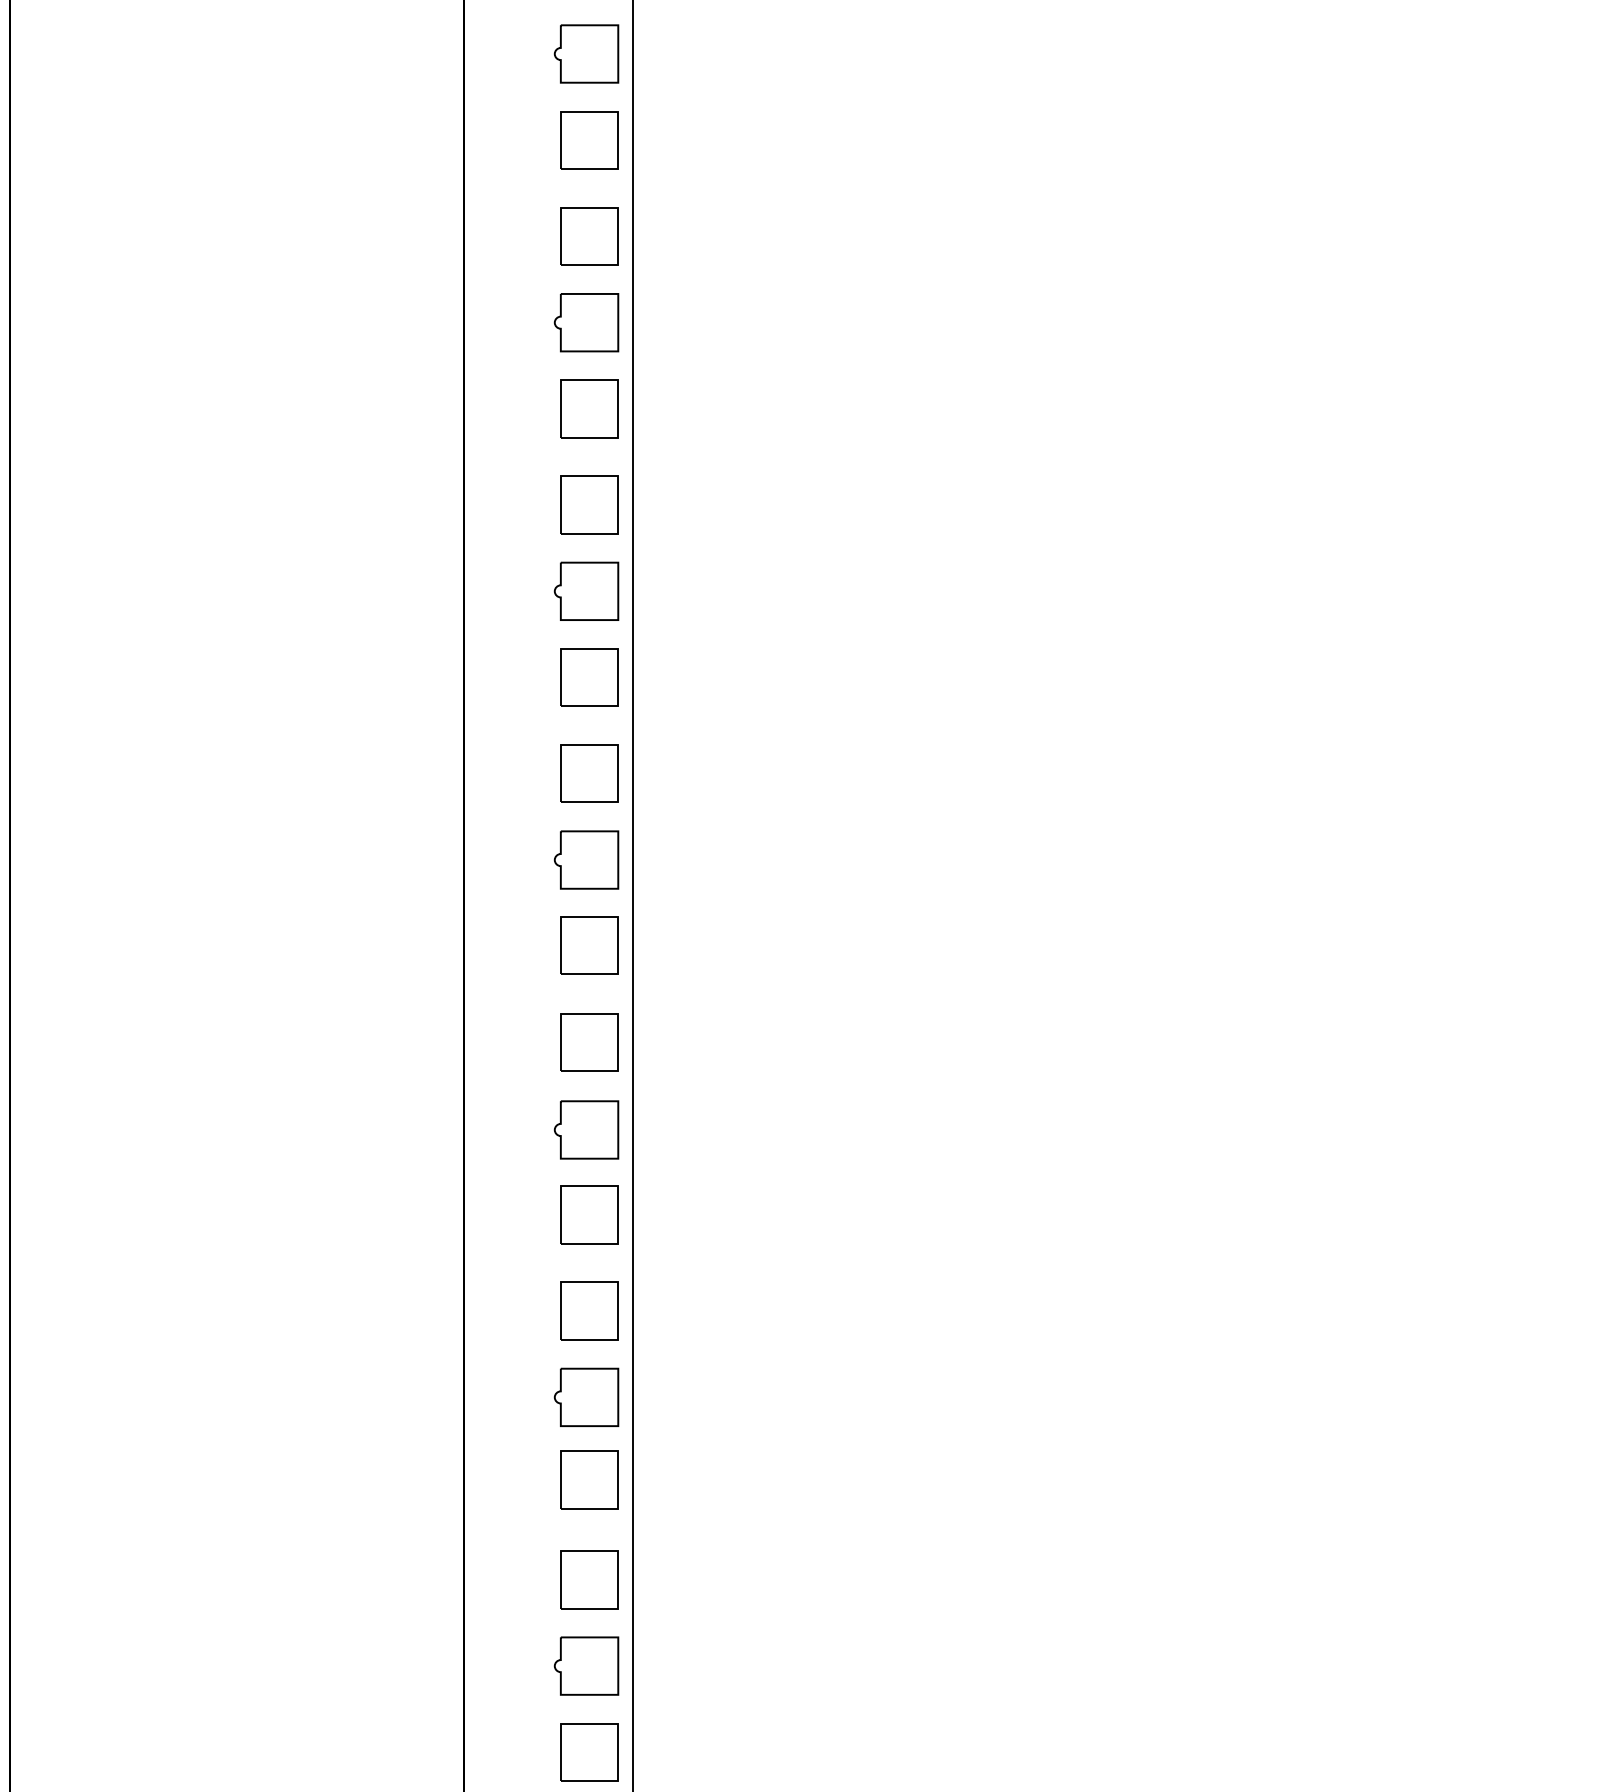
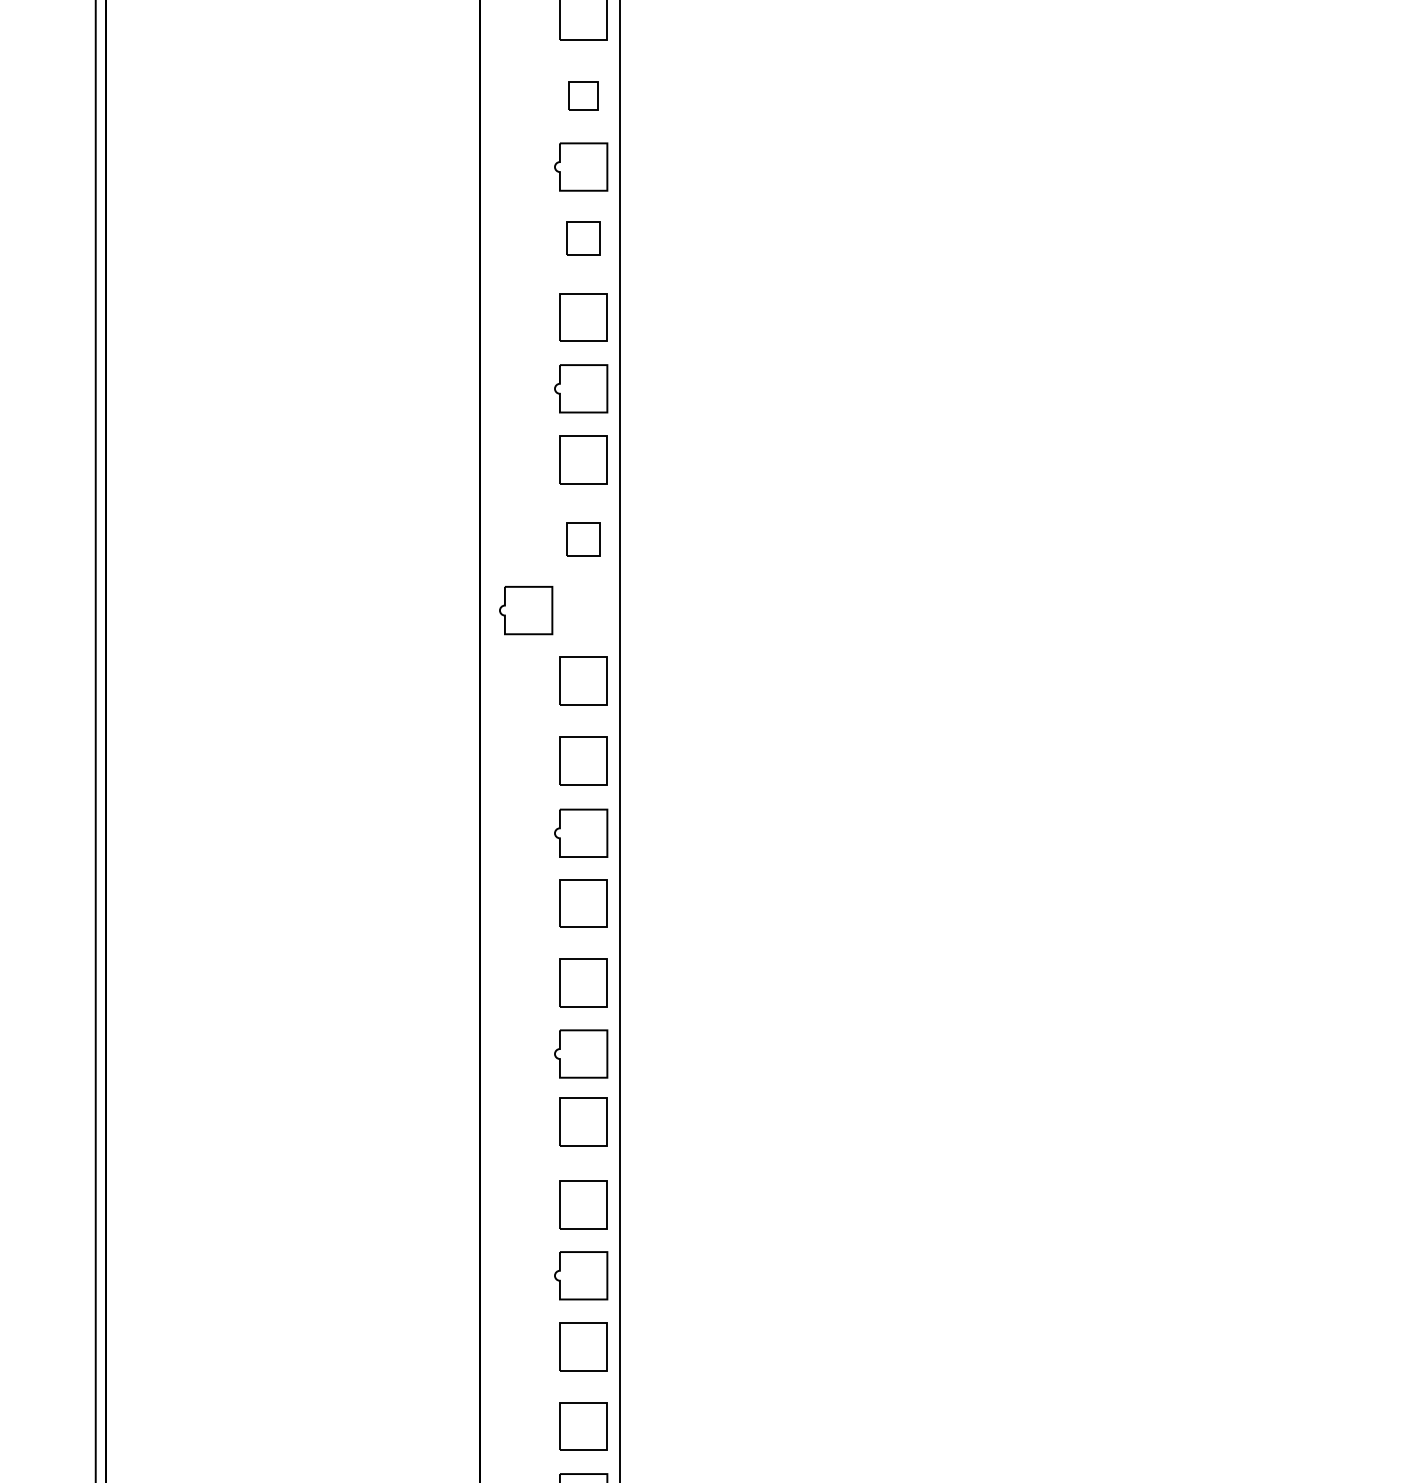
part: (589, 235) -> (583, 95), size x0.6
part: (589, 409) -> (583, 238), size x0.7
part: (589, 773) -> (583, 539), size x0.7
part: (586, 860) -> (526, 610), moved

